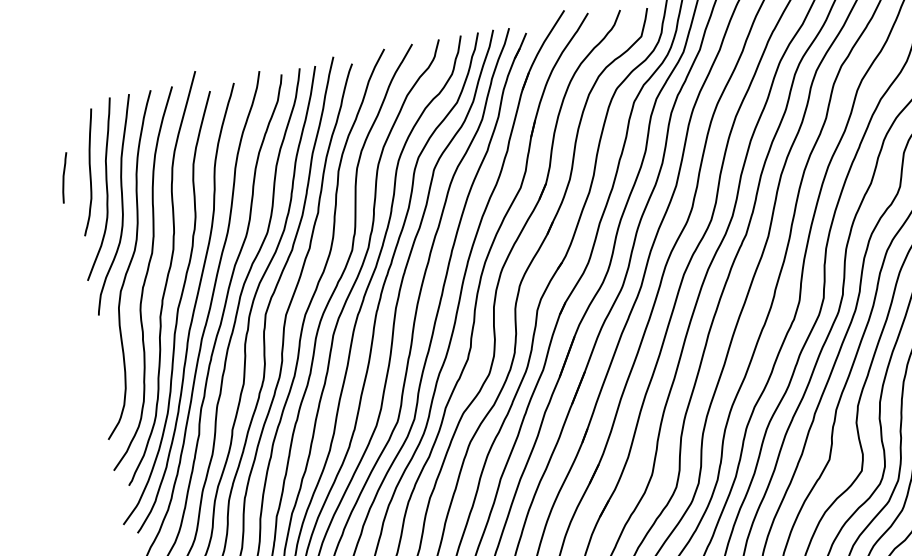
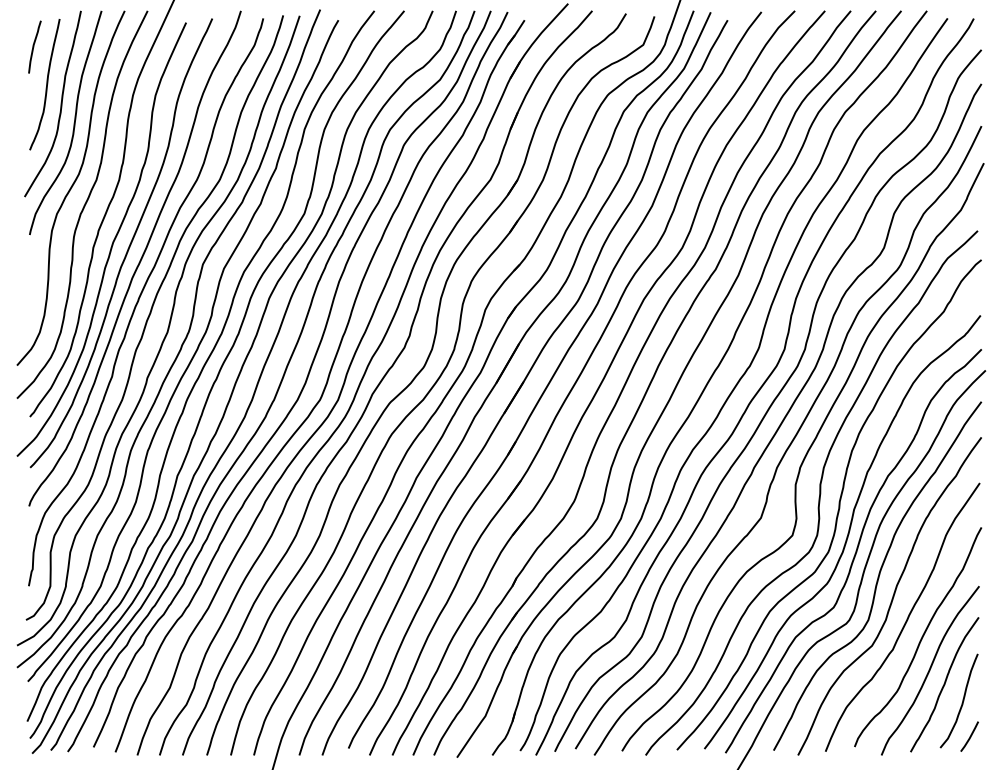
curve: (64, 177) -> (34, 46), moved

